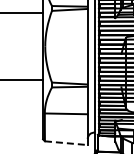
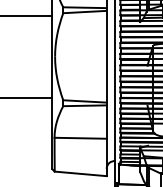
line: (66, 143) -> (80, 174), dashed -> solid

